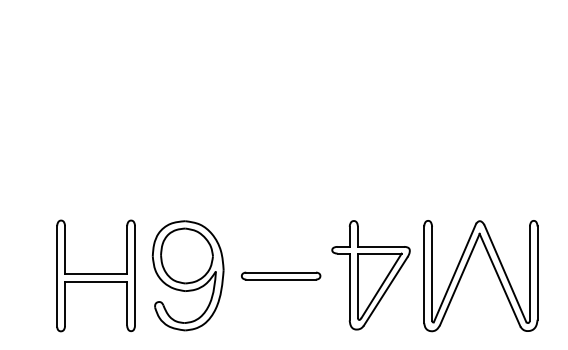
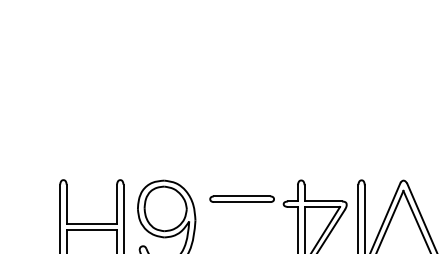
part: (281, 275) -> (242, 198), moved

